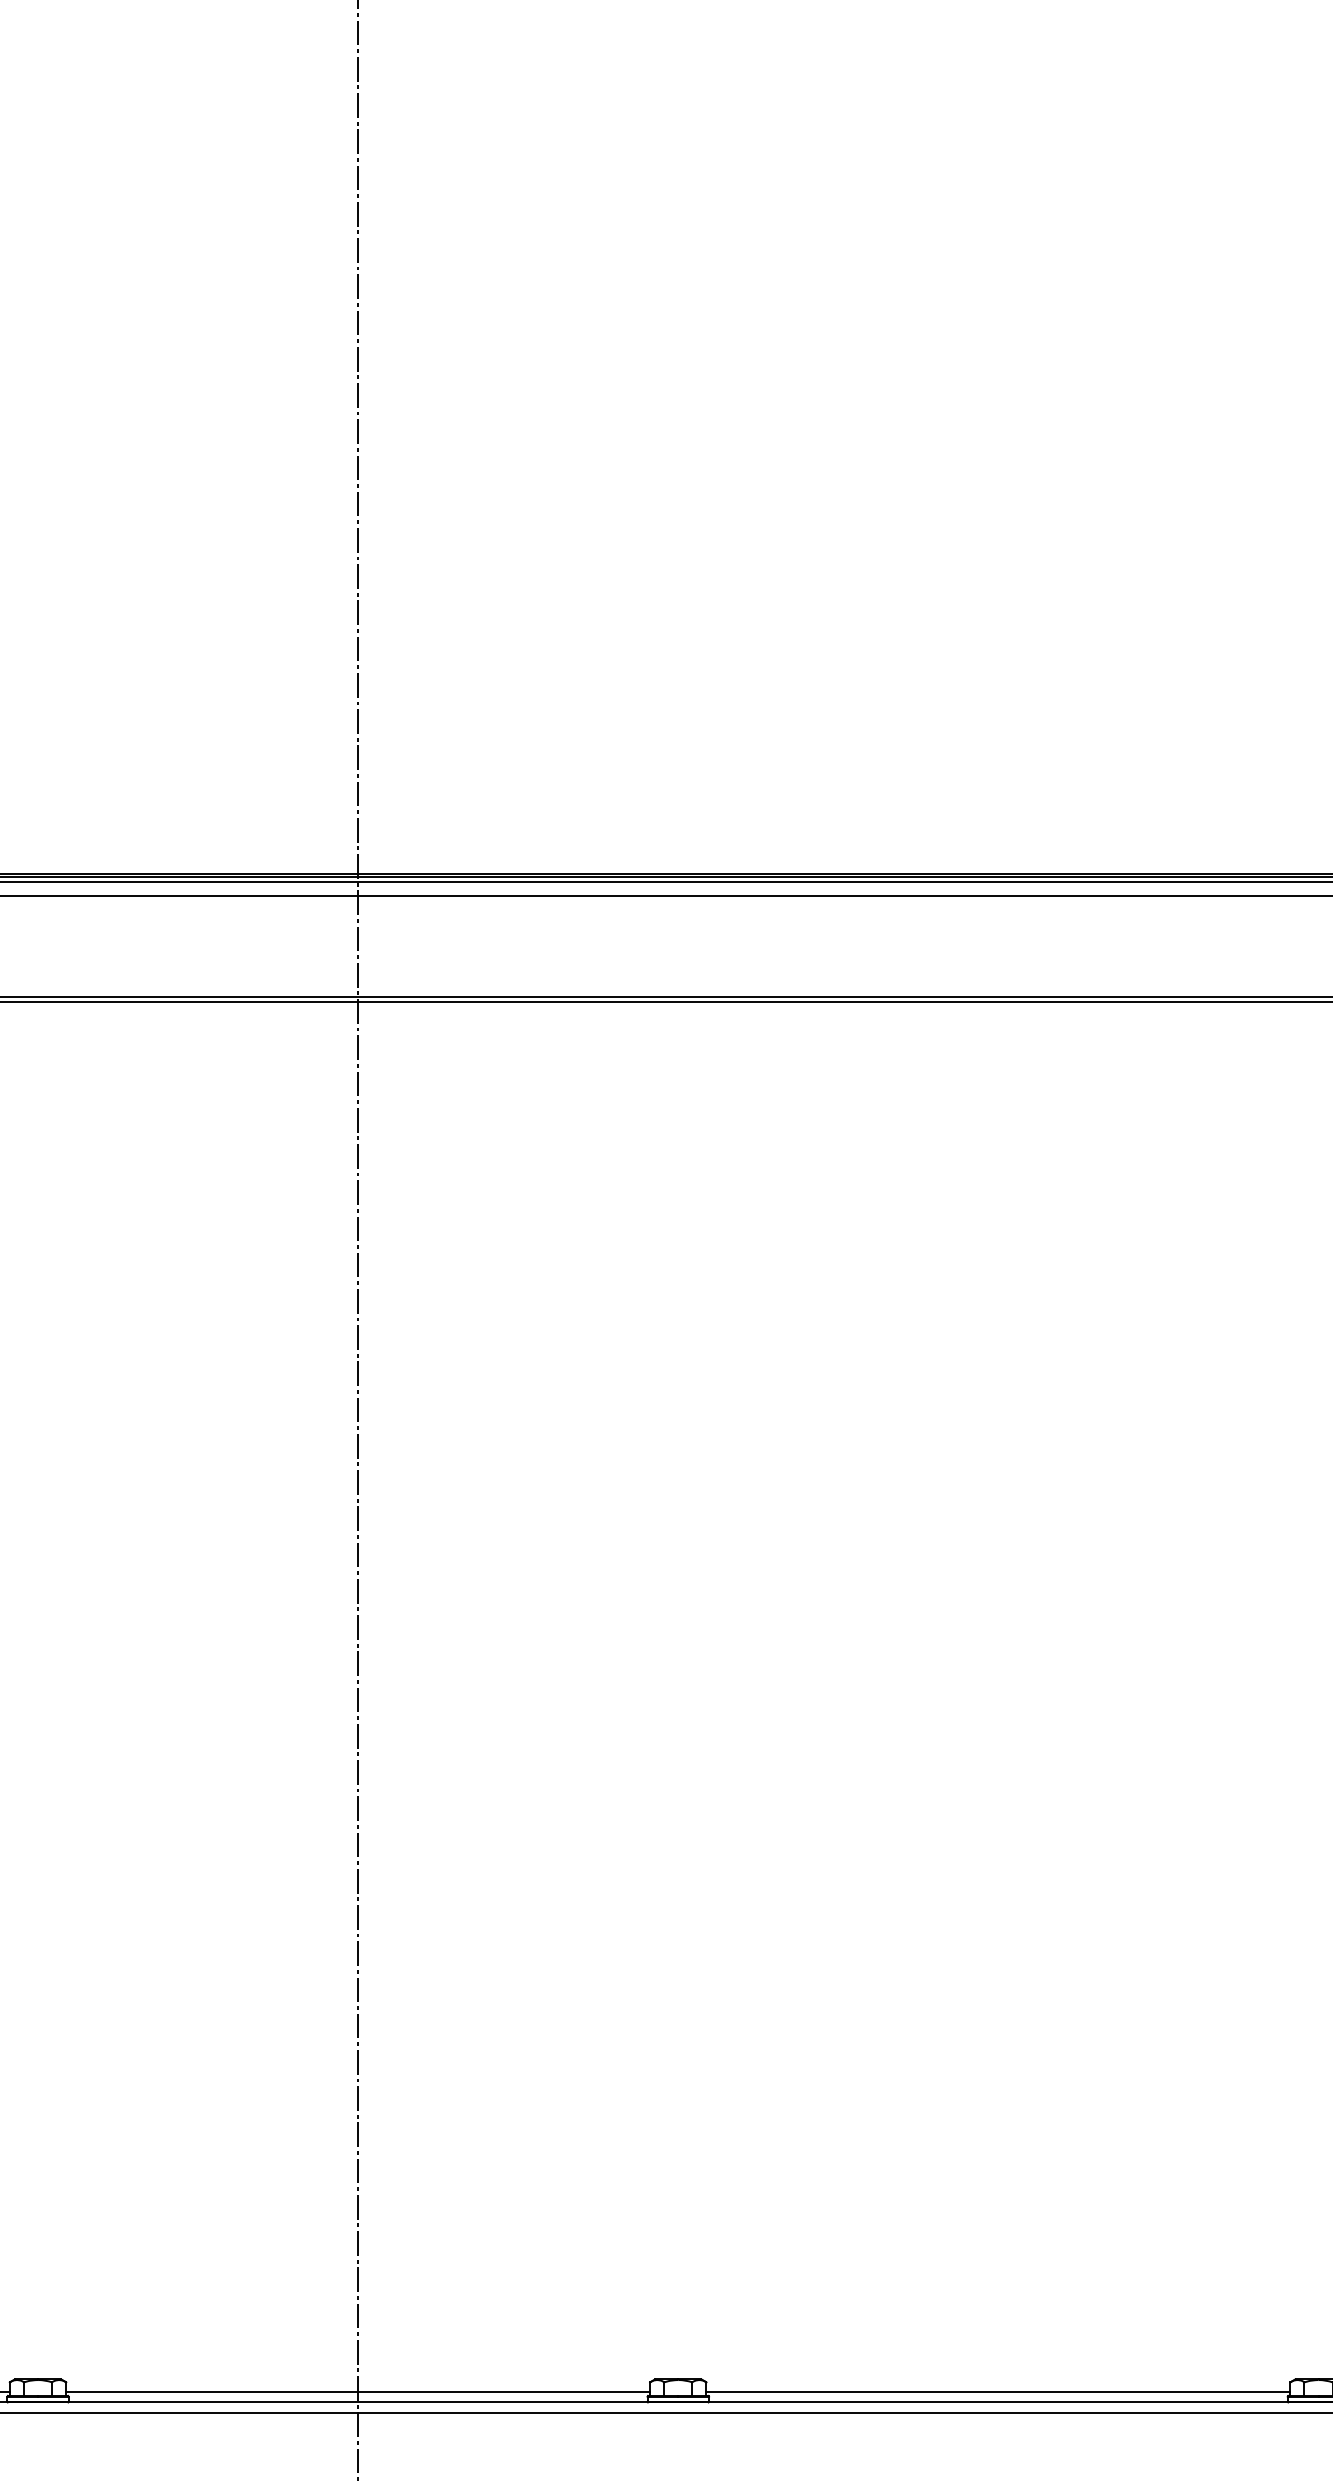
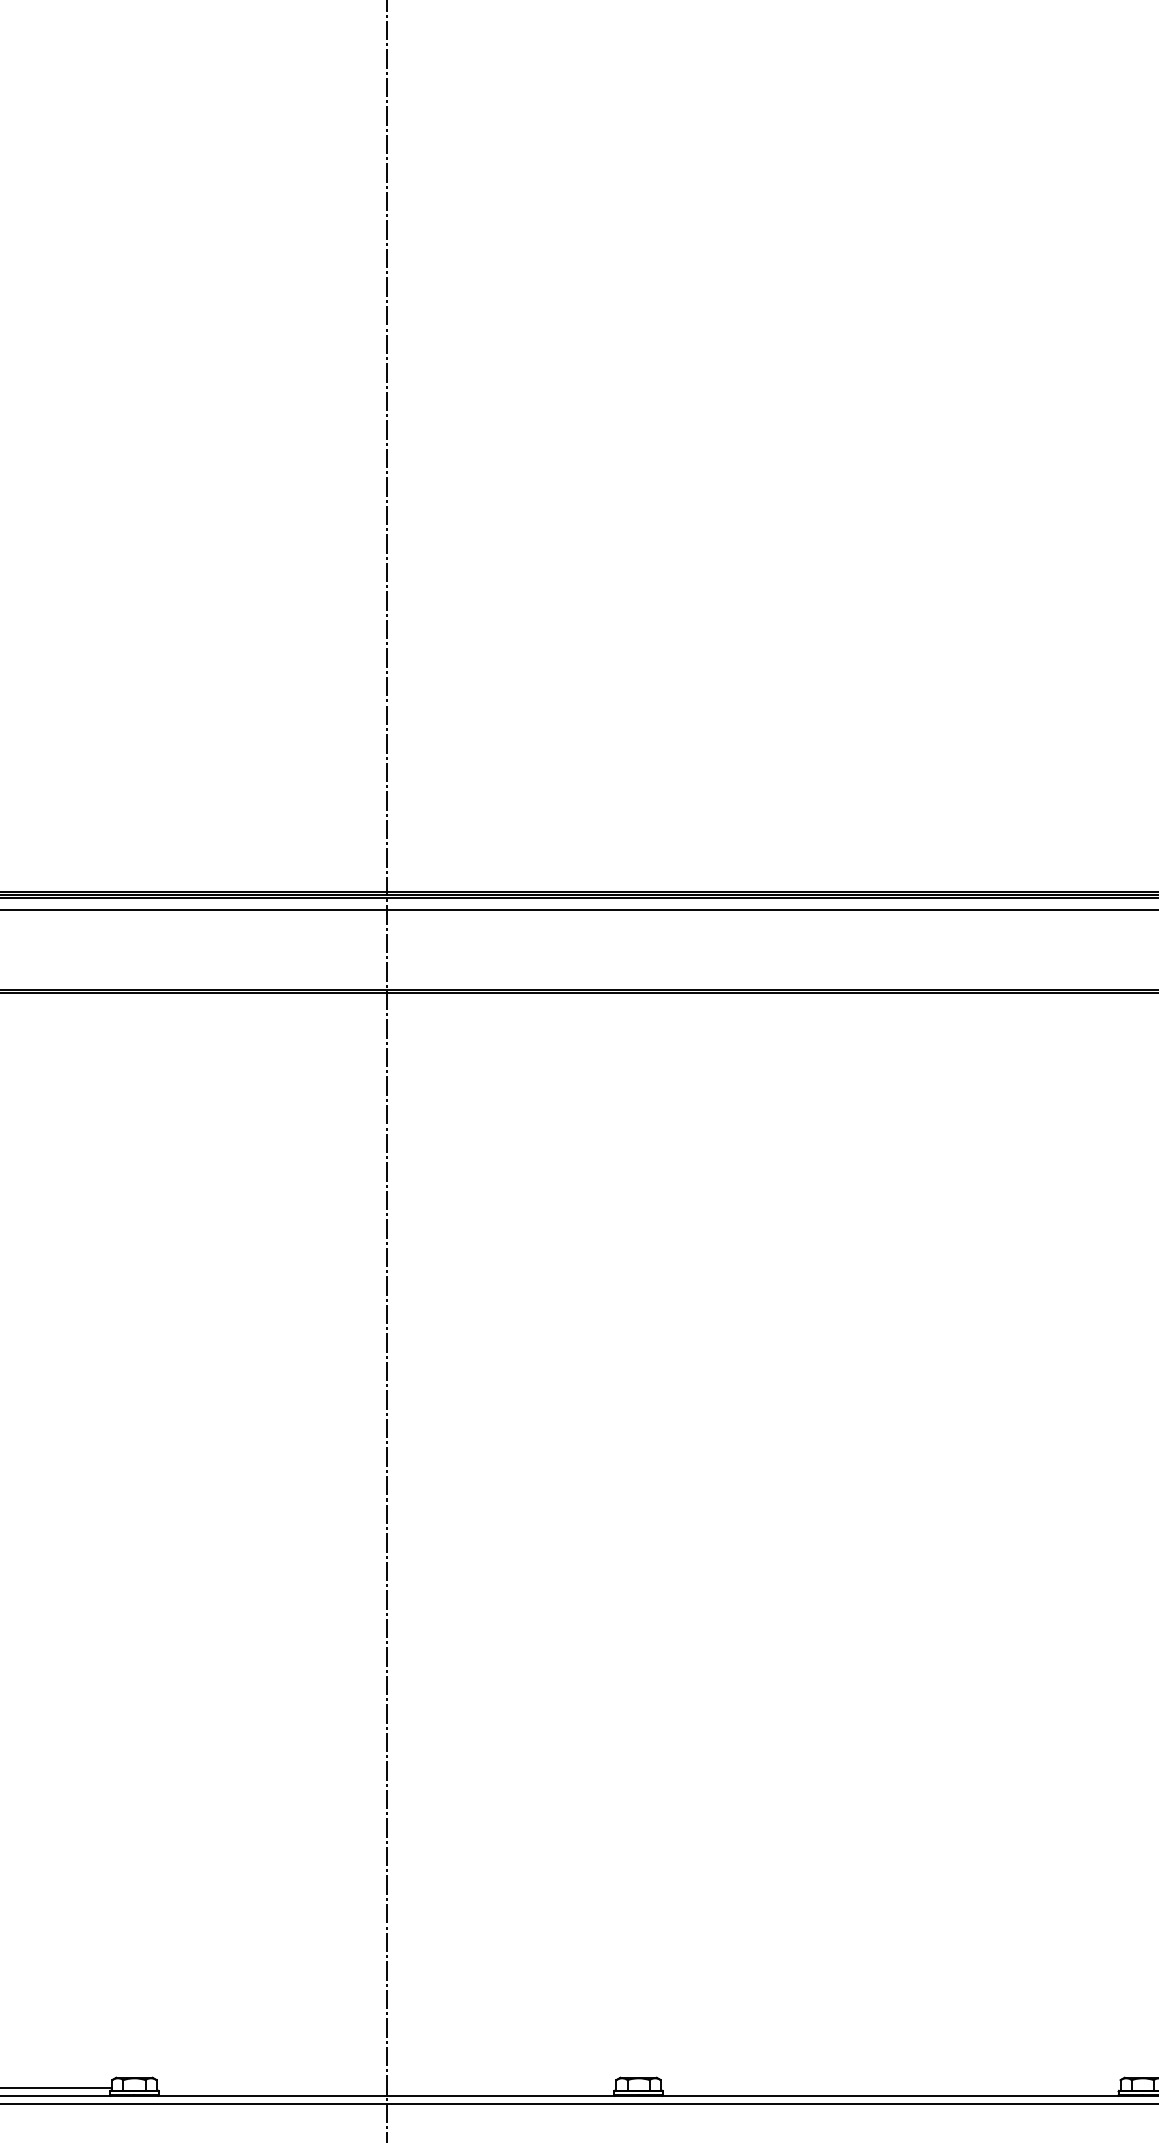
line: (358, 2391) -> (386, 2087), removed
line: (998, 2391) -> (890, 2087), removed

